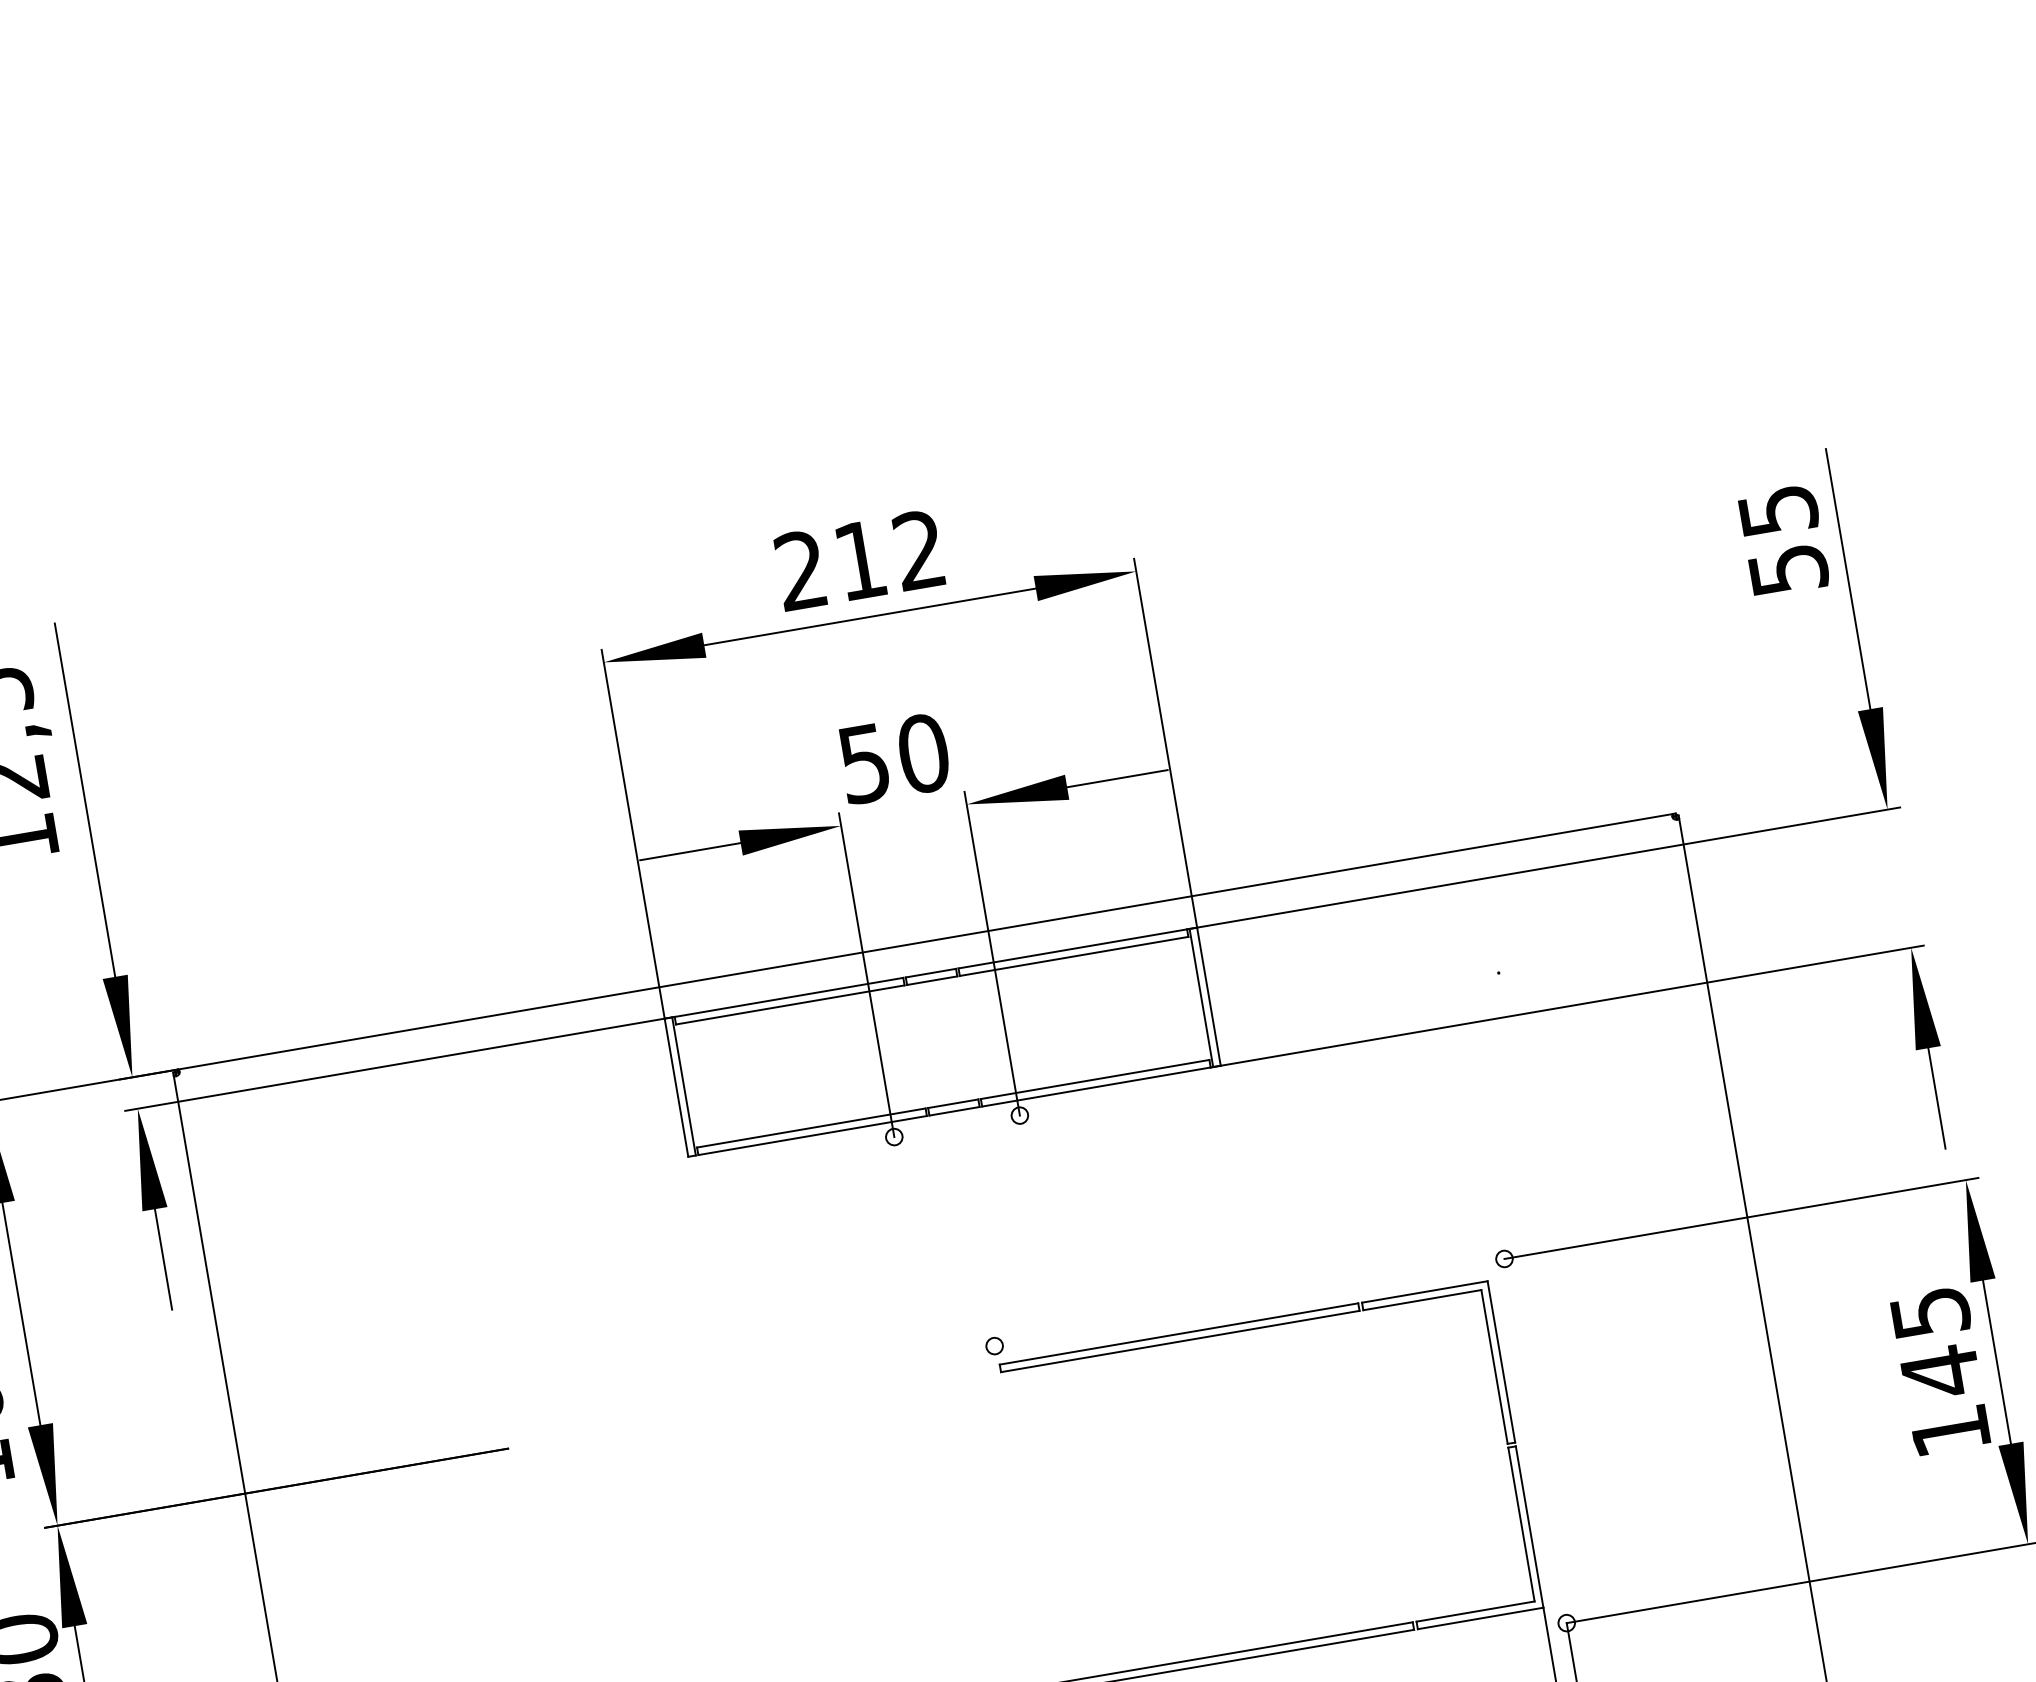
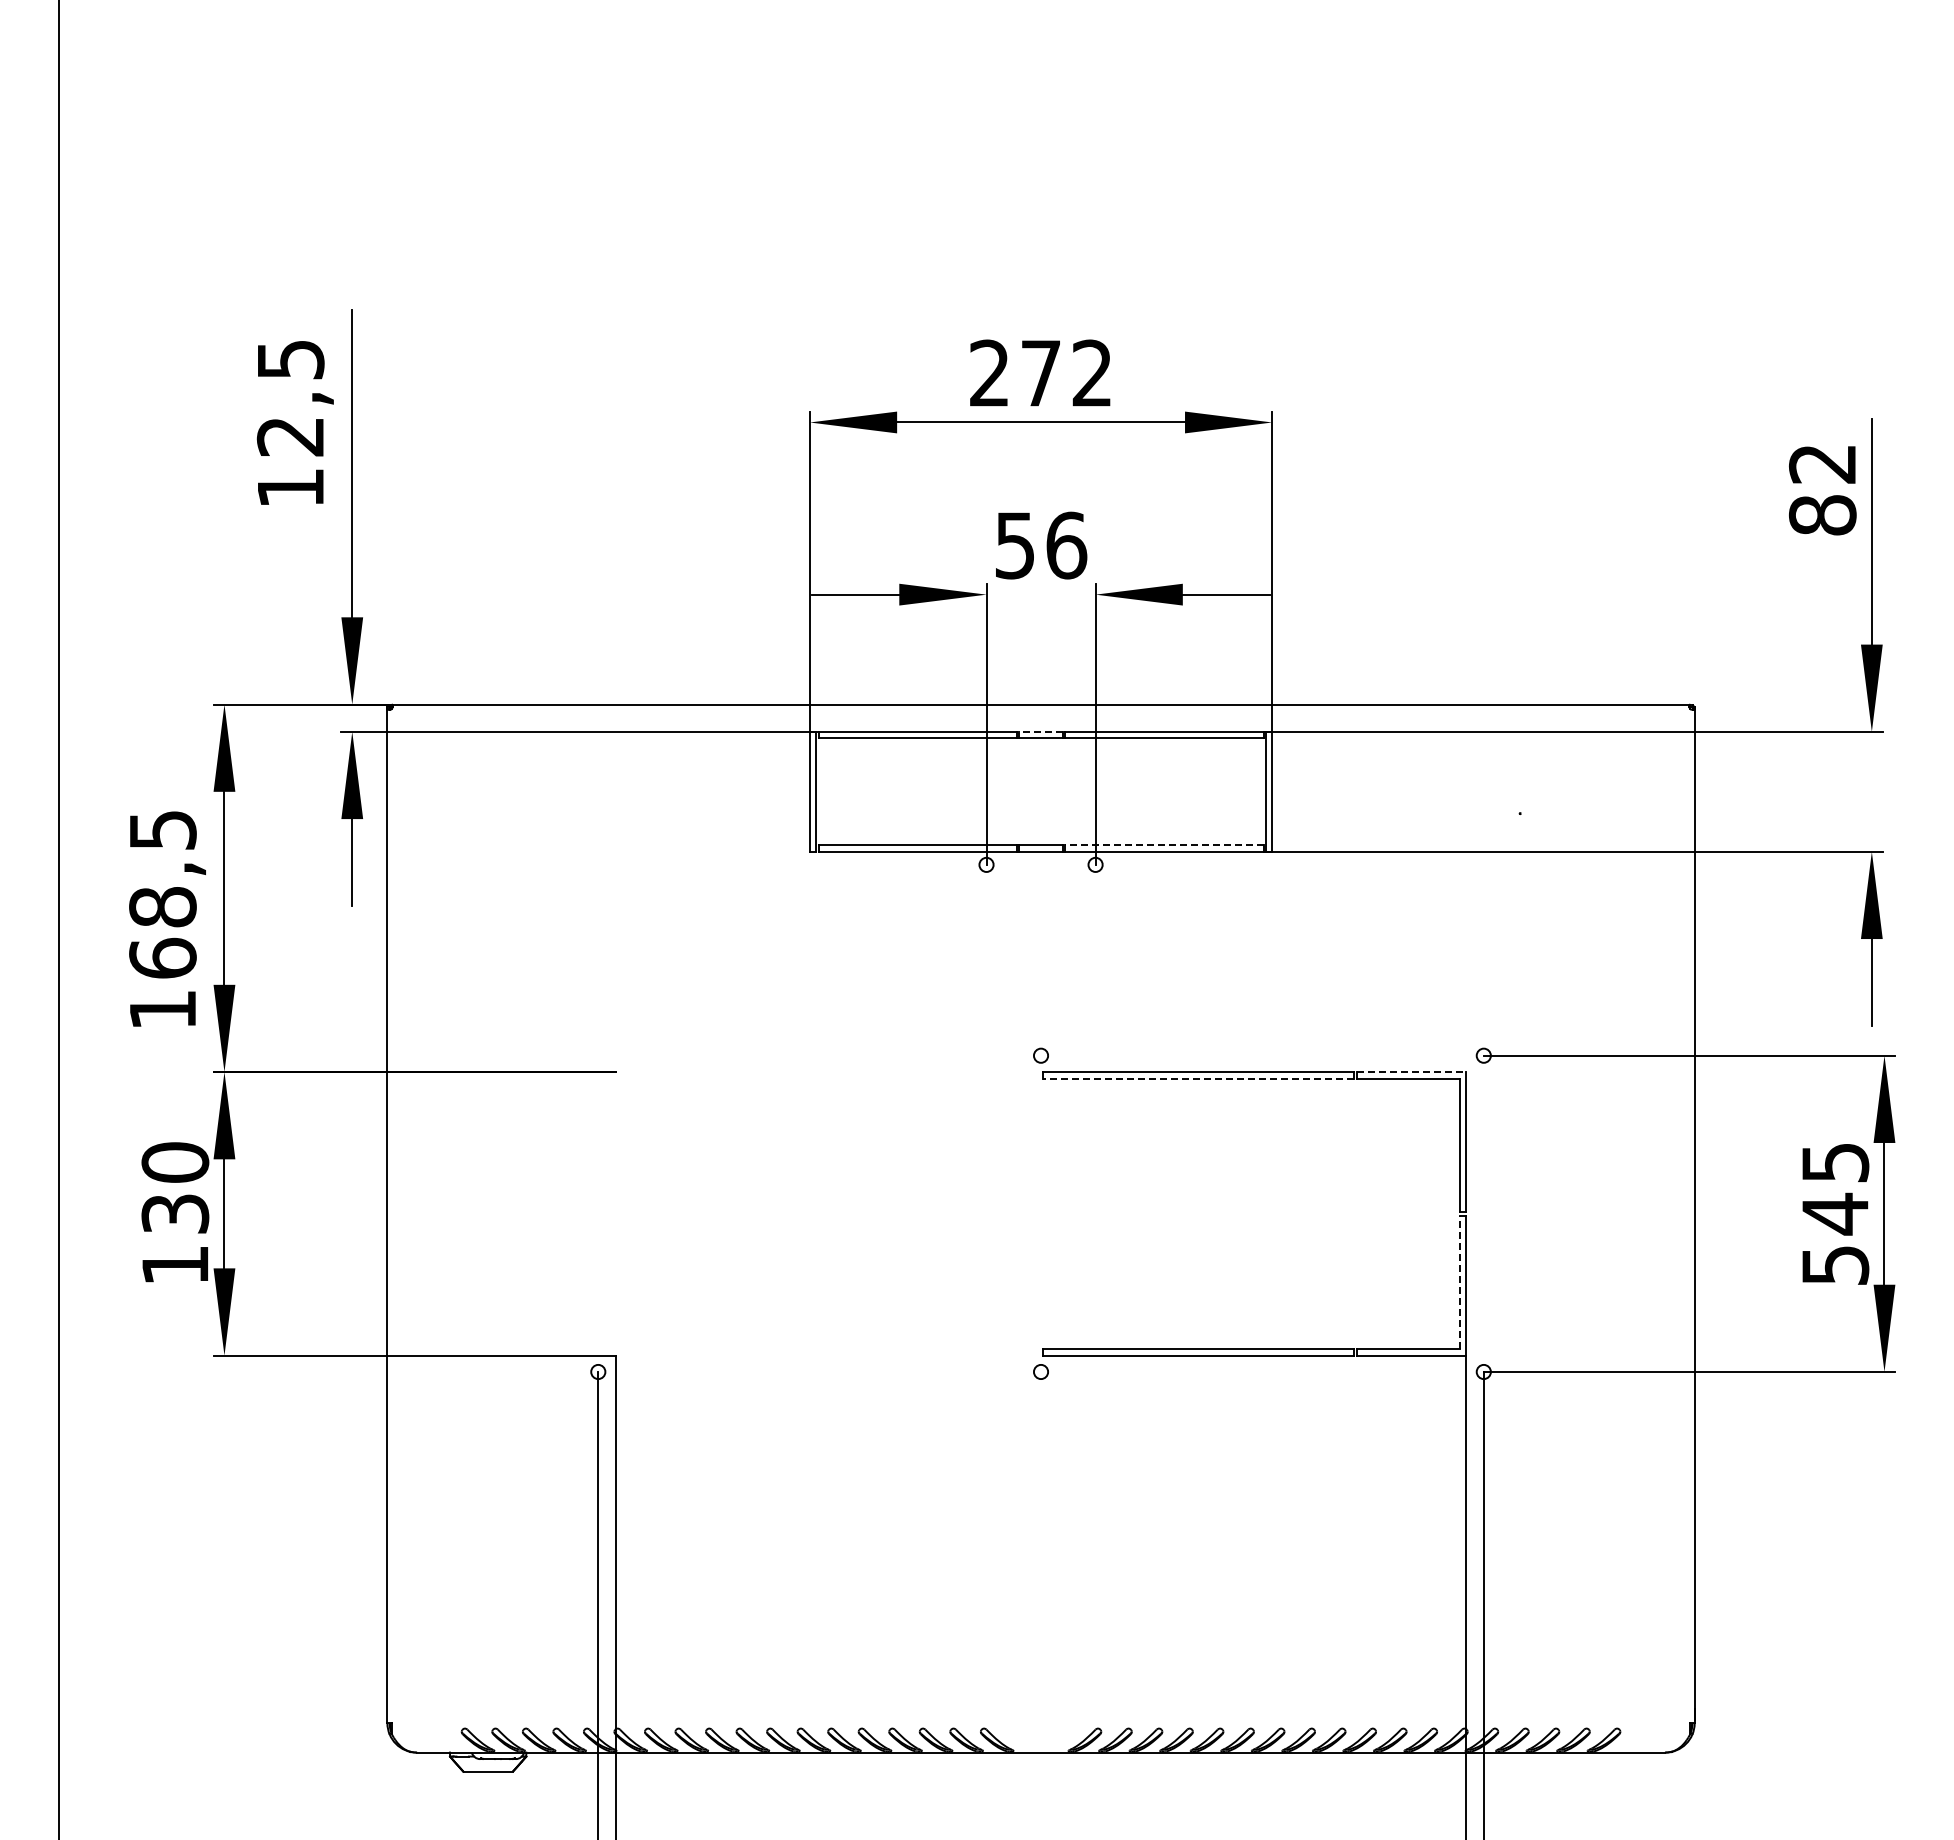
text: (1783, 541) -> (1822, 490), 55 -> 82
text: (859, 560) -> (1040, 373), 212 -> 272
text: (923, 753) -> (1066, 545), 50 -> 56
line: (931, 972) -> (1041, 731), solid -> dashed
line: (1094, 1079) -> (1163, 845), solid -> dashed
line: (1424, 1292) -> (1411, 1072), solid -> dashed
line: (1180, 1341) -> (1198, 1078), solid -> dashed
text: (1950, 1431) -> (1835, 1265), 145 -> 545
line: (1521, 1524) -> (1459, 1282), solid -> dashed

